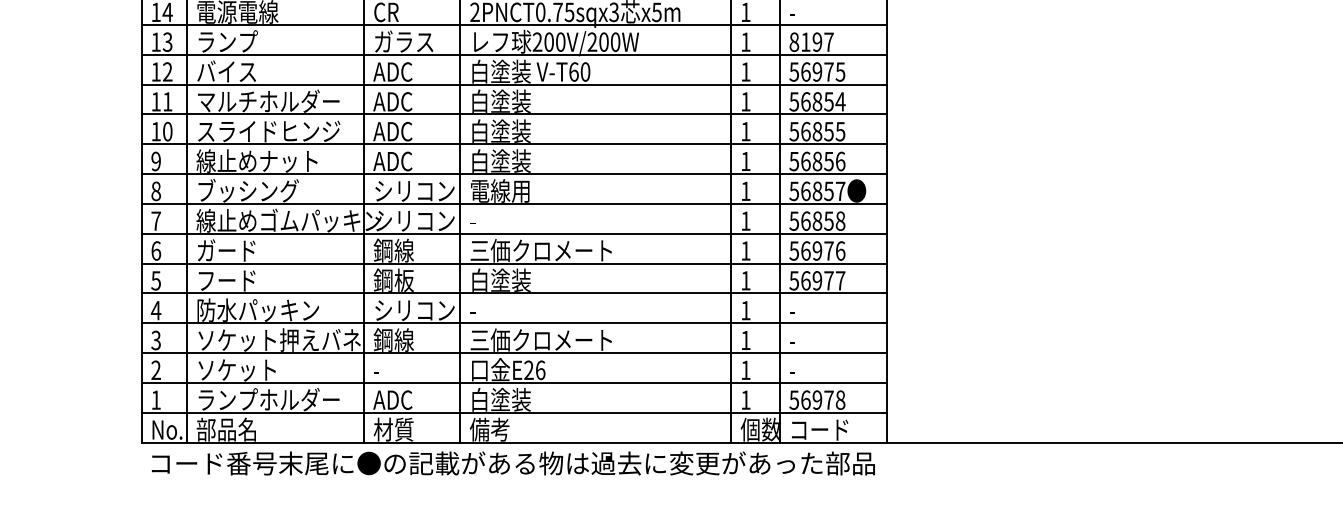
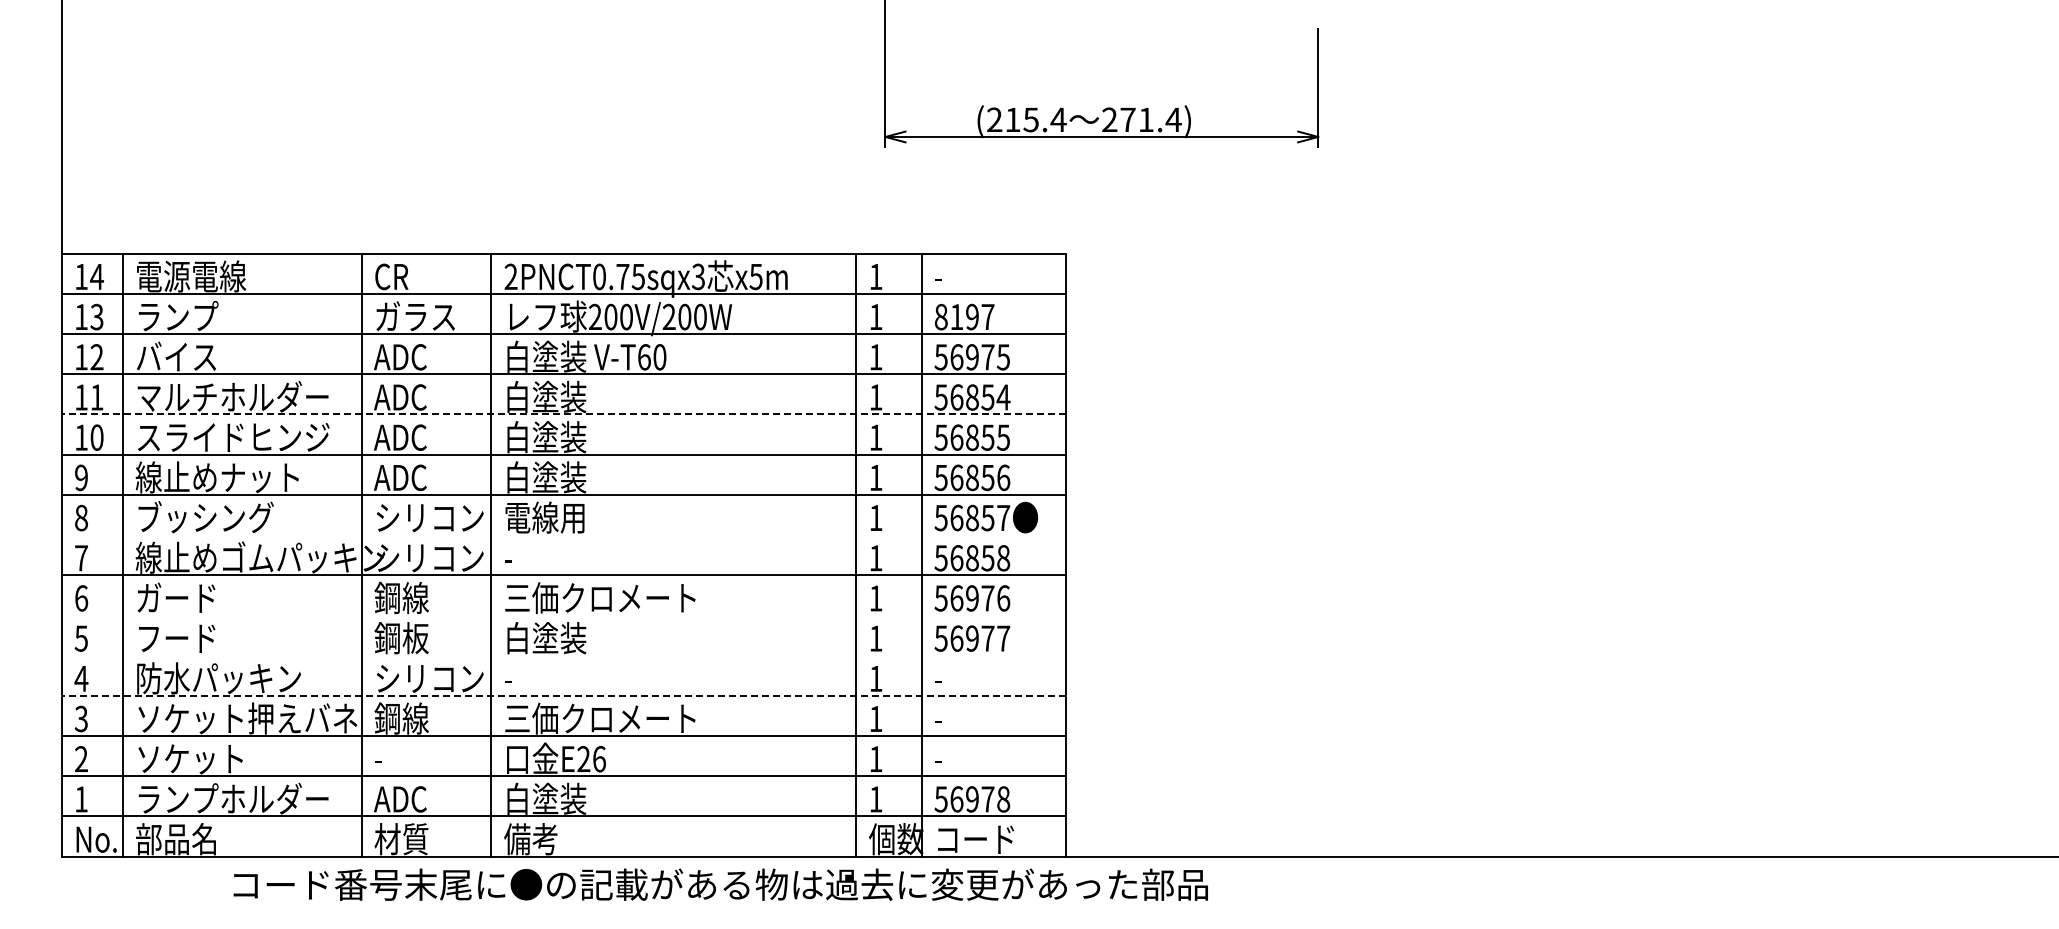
line: (513, 114) -> (563, 414), solid -> dashed
line: (513, 203) -> (563, 534), removed
line: (513, 263) -> (563, 615), removed
line: (513, 293) -> (563, 655), removed
line: (513, 323) -> (563, 695), solid -> dashed
text: (513, 463) -> (720, 884), moved

